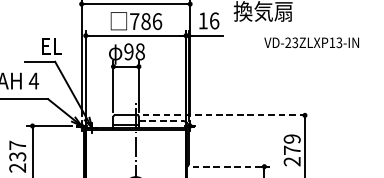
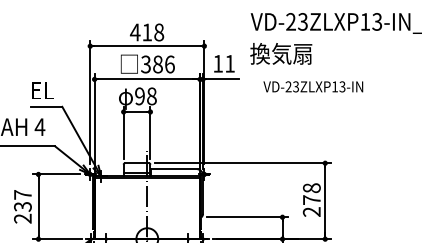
text: (214, 20) -> (230, 63), 16 -> 11
text: (134, 21) -> (145, 64), 786 -> 386
text: (311, 42) -> (313, 86), moved
text: (51, 46) -> (42, 90), moved
line: (227, 115) -> (243, 163), dashed -> solid
line: (161, 121) -> (174, 169), dashed -> solid
text: (291, 139) -> (311, 188), 279 -> 278
line: (231, 166) -> (247, 217), dashed -> solid

